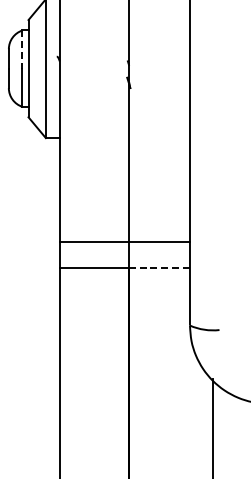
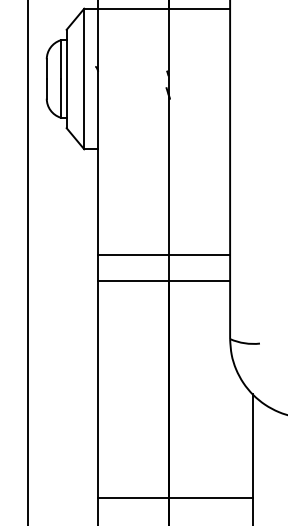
line: (22, 50) -> (60, 60), dashed -> solid
line: (159, 267) -> (199, 280), dashed -> solid

